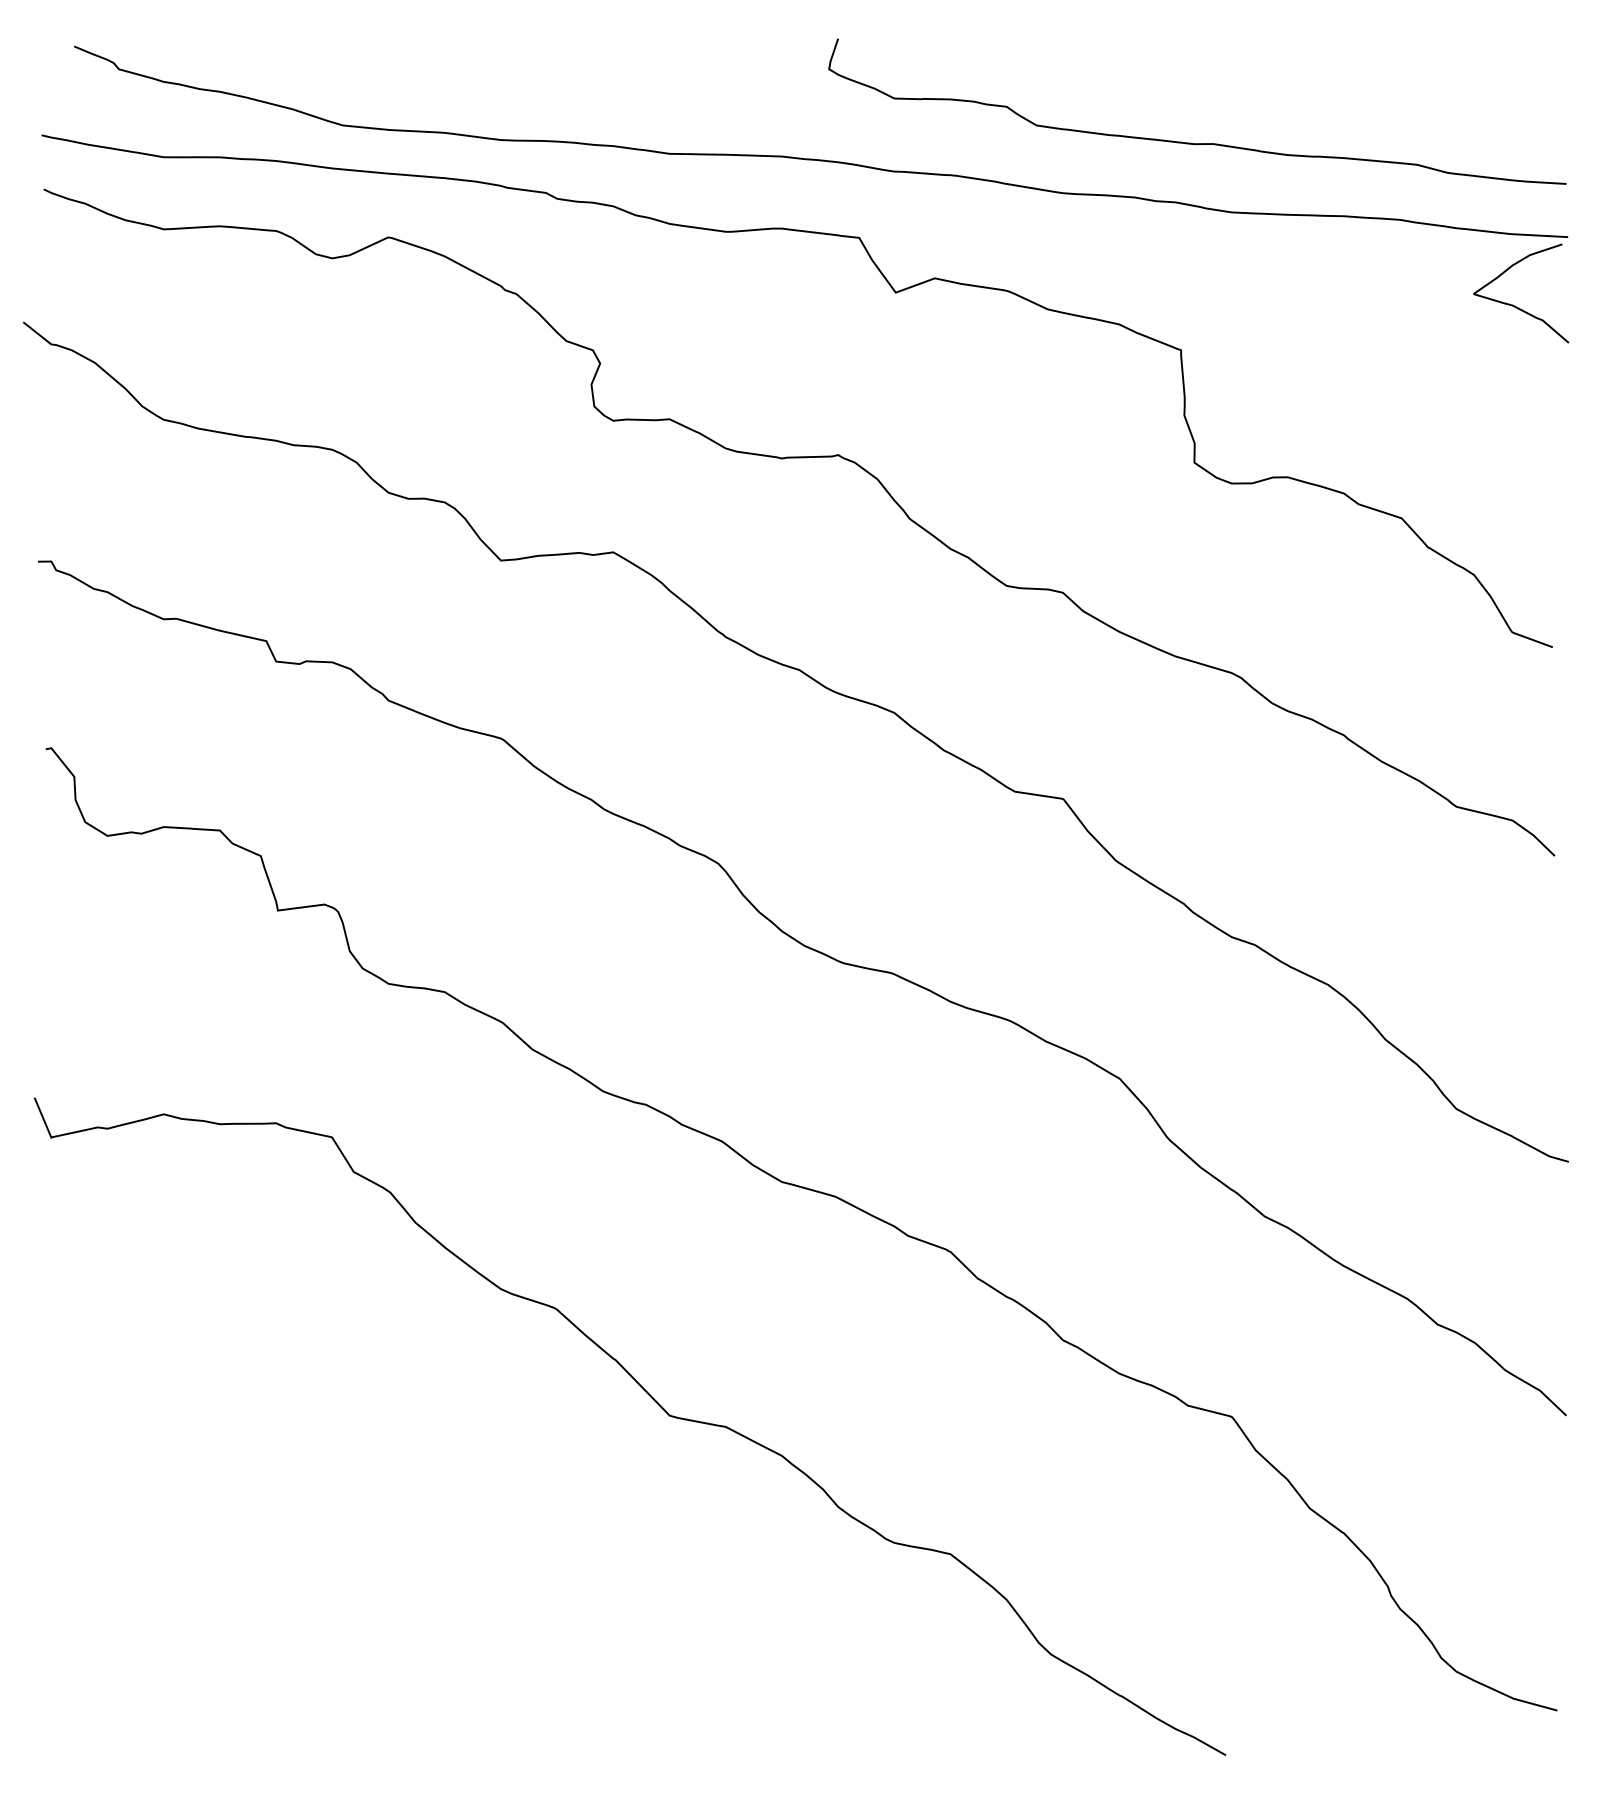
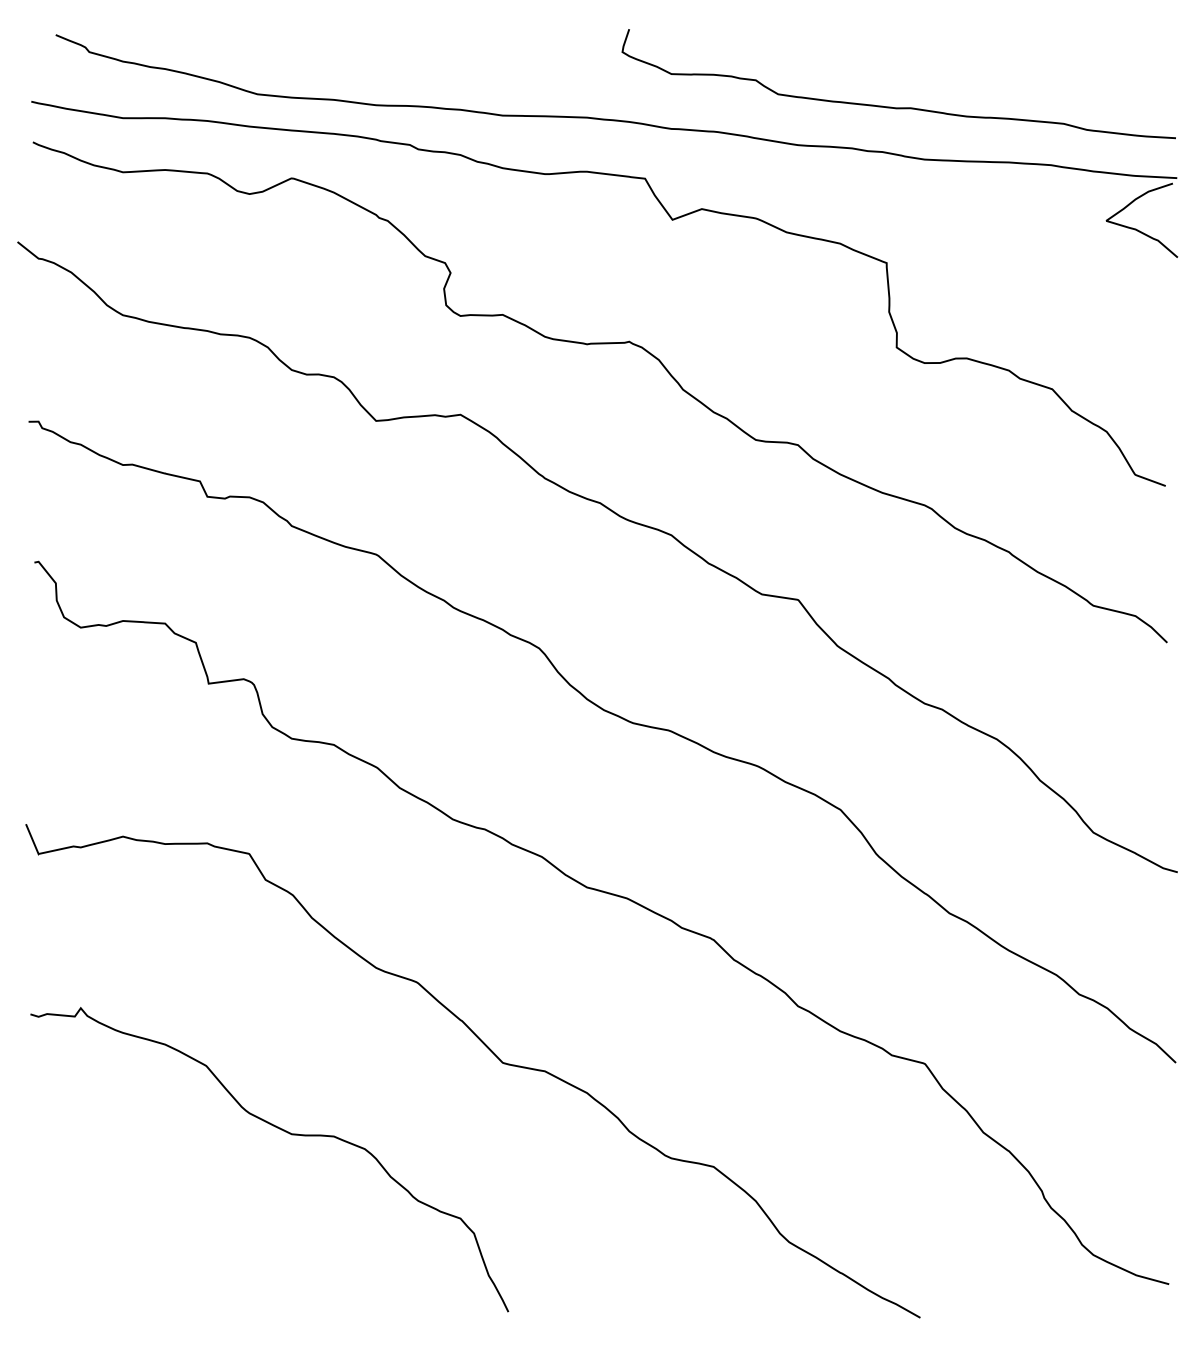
curve: (377, 1507) -> (283, 1131), added

